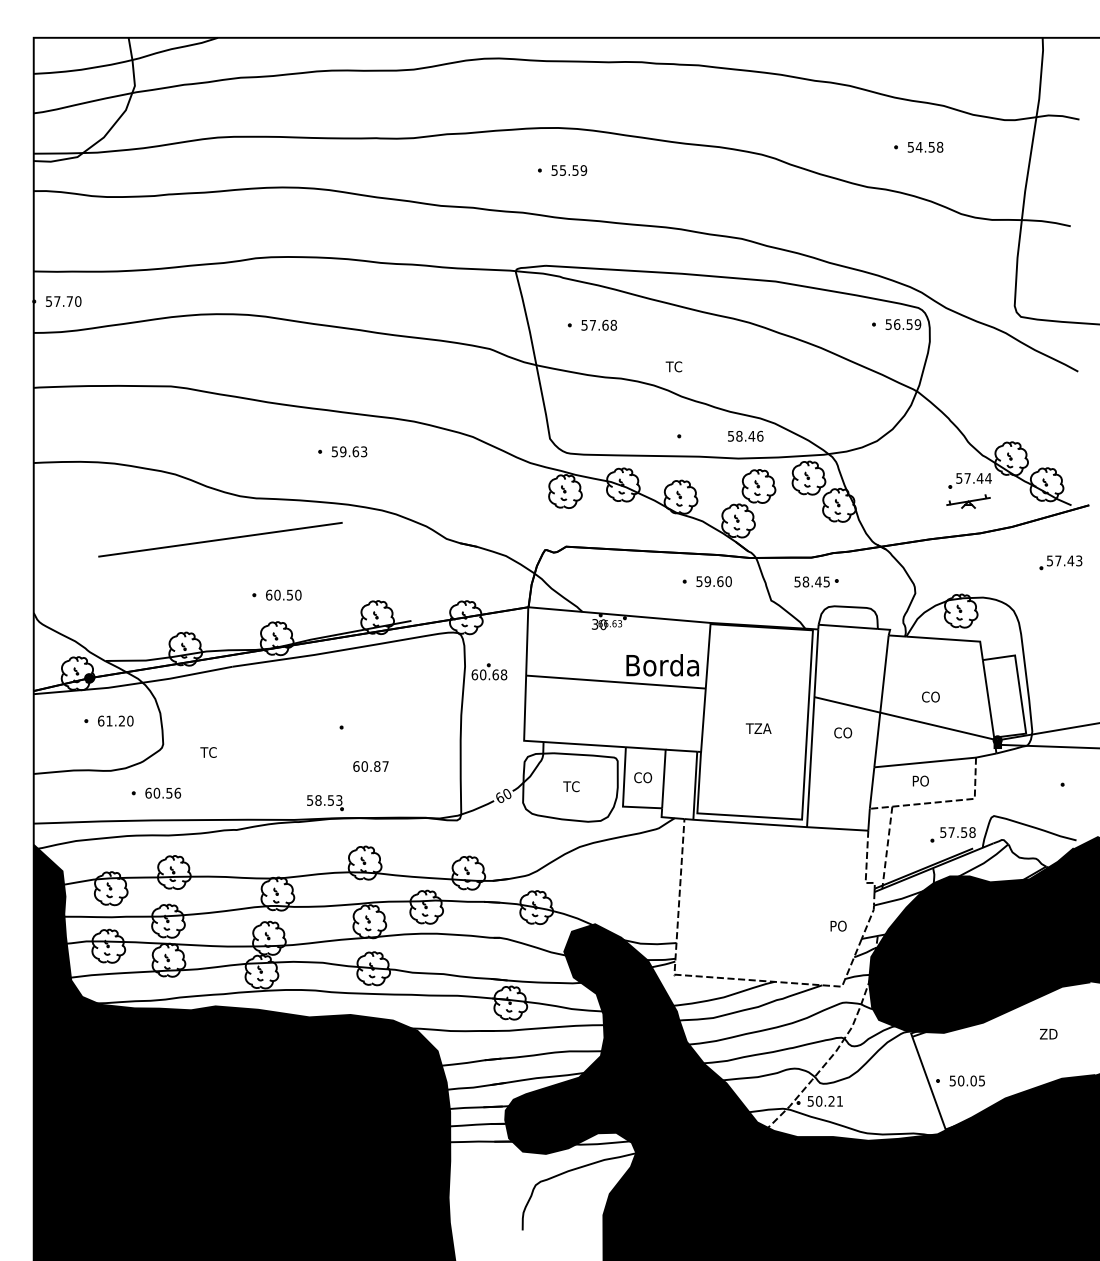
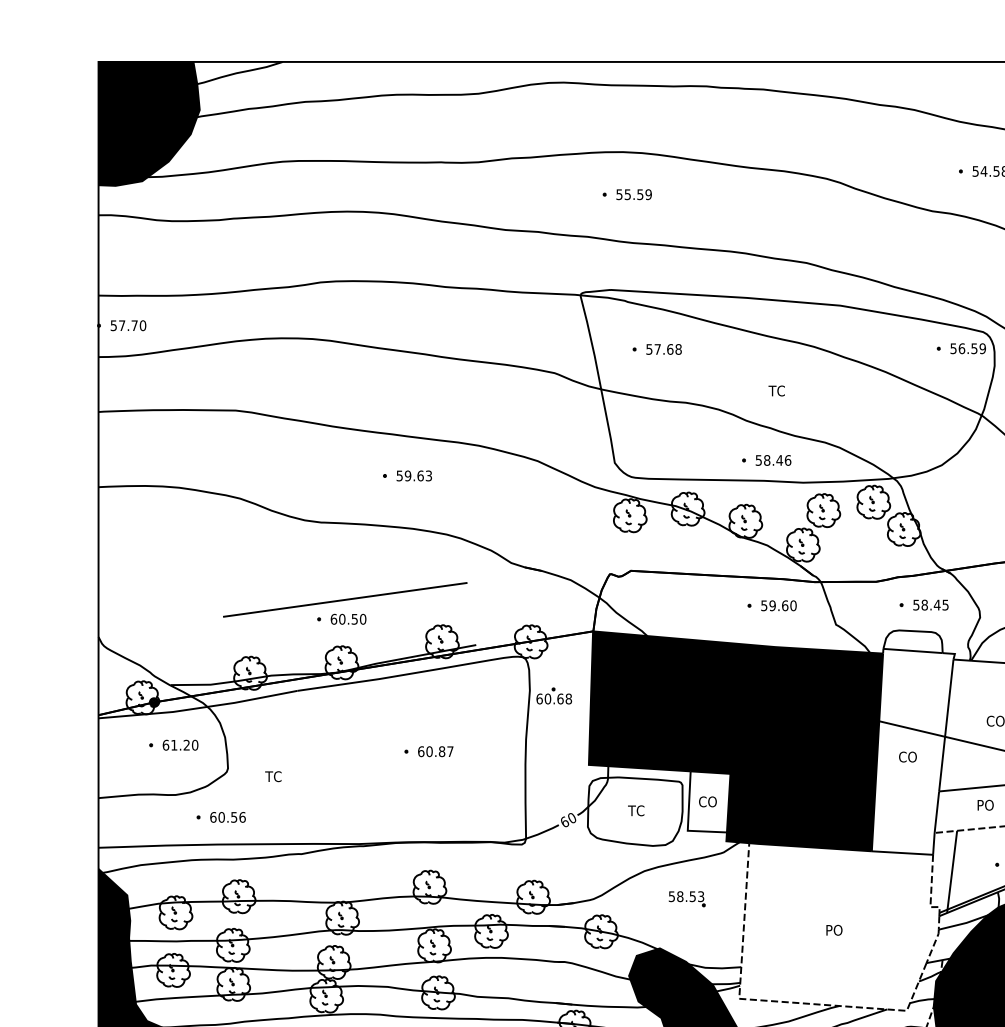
fill: (83, 99) -> (148, 123), added
text: (673, 366) -> (776, 390), moved
text: (745, 435) -> (773, 459), moved
line: (220, 539) -> (345, 599), moved
text: (811, 581) -> (930, 604), moved
fill: (671, 717) -> (736, 741), added
text: (370, 766) -> (435, 751), moved
part: (325, 803) -> (687, 899), moved
line: (887, 848) -> (952, 872), dashed -> solid
text: (838, 925) -> (834, 929), moved

